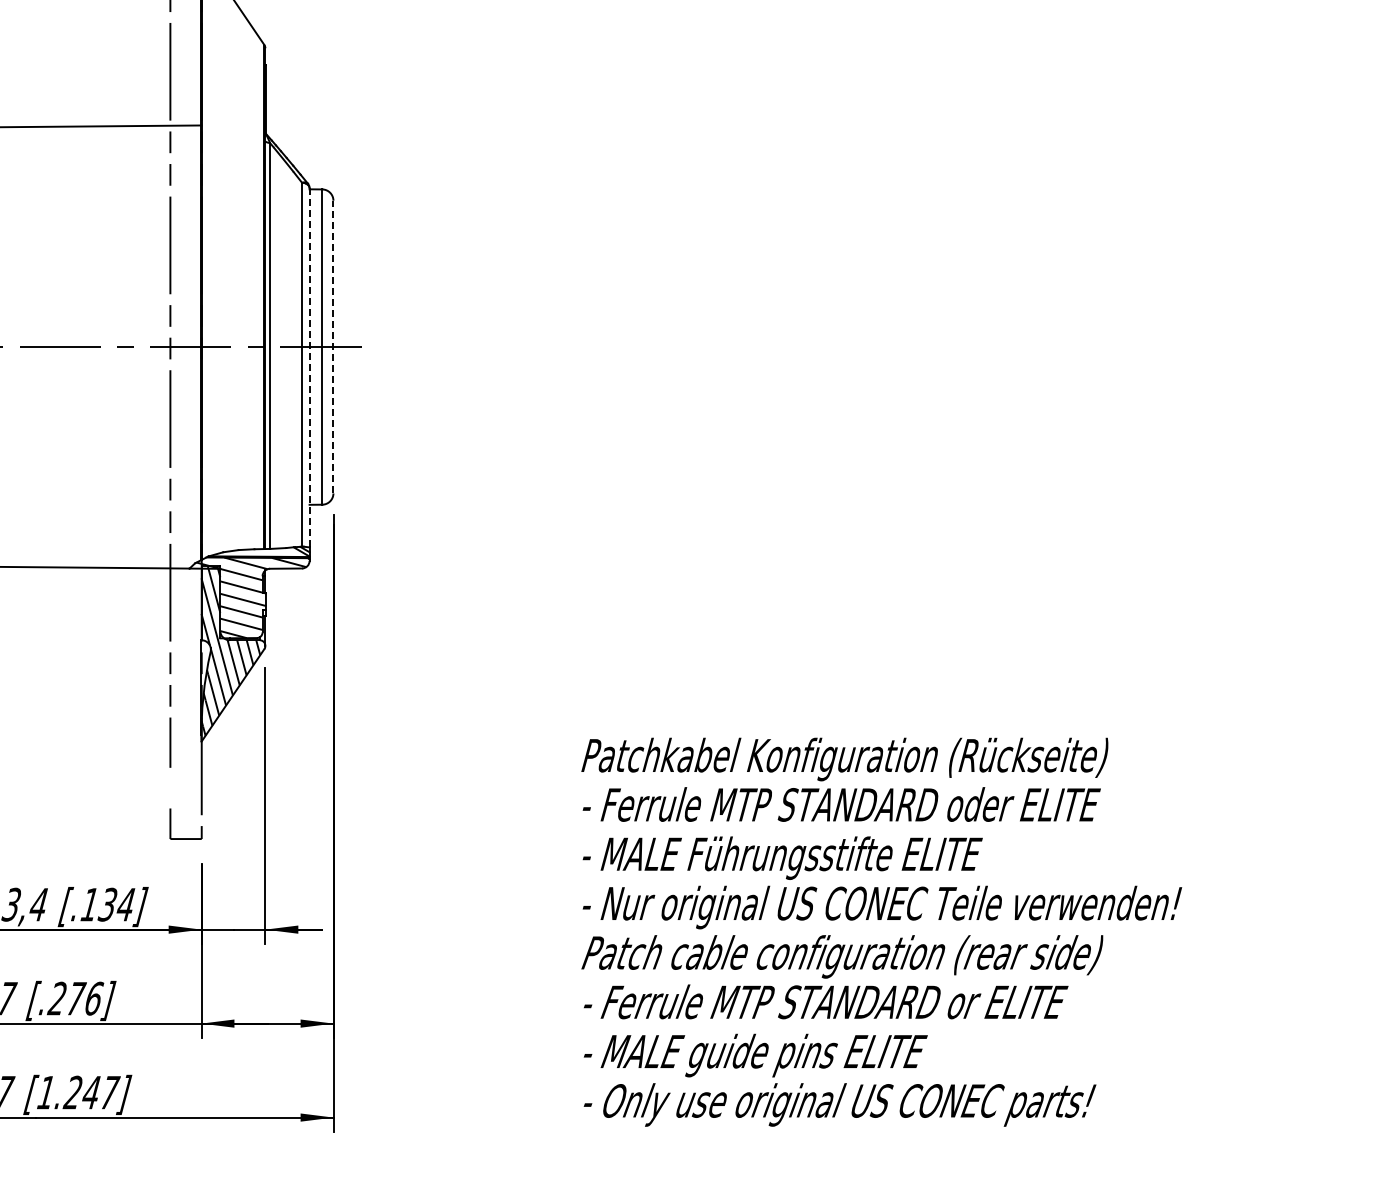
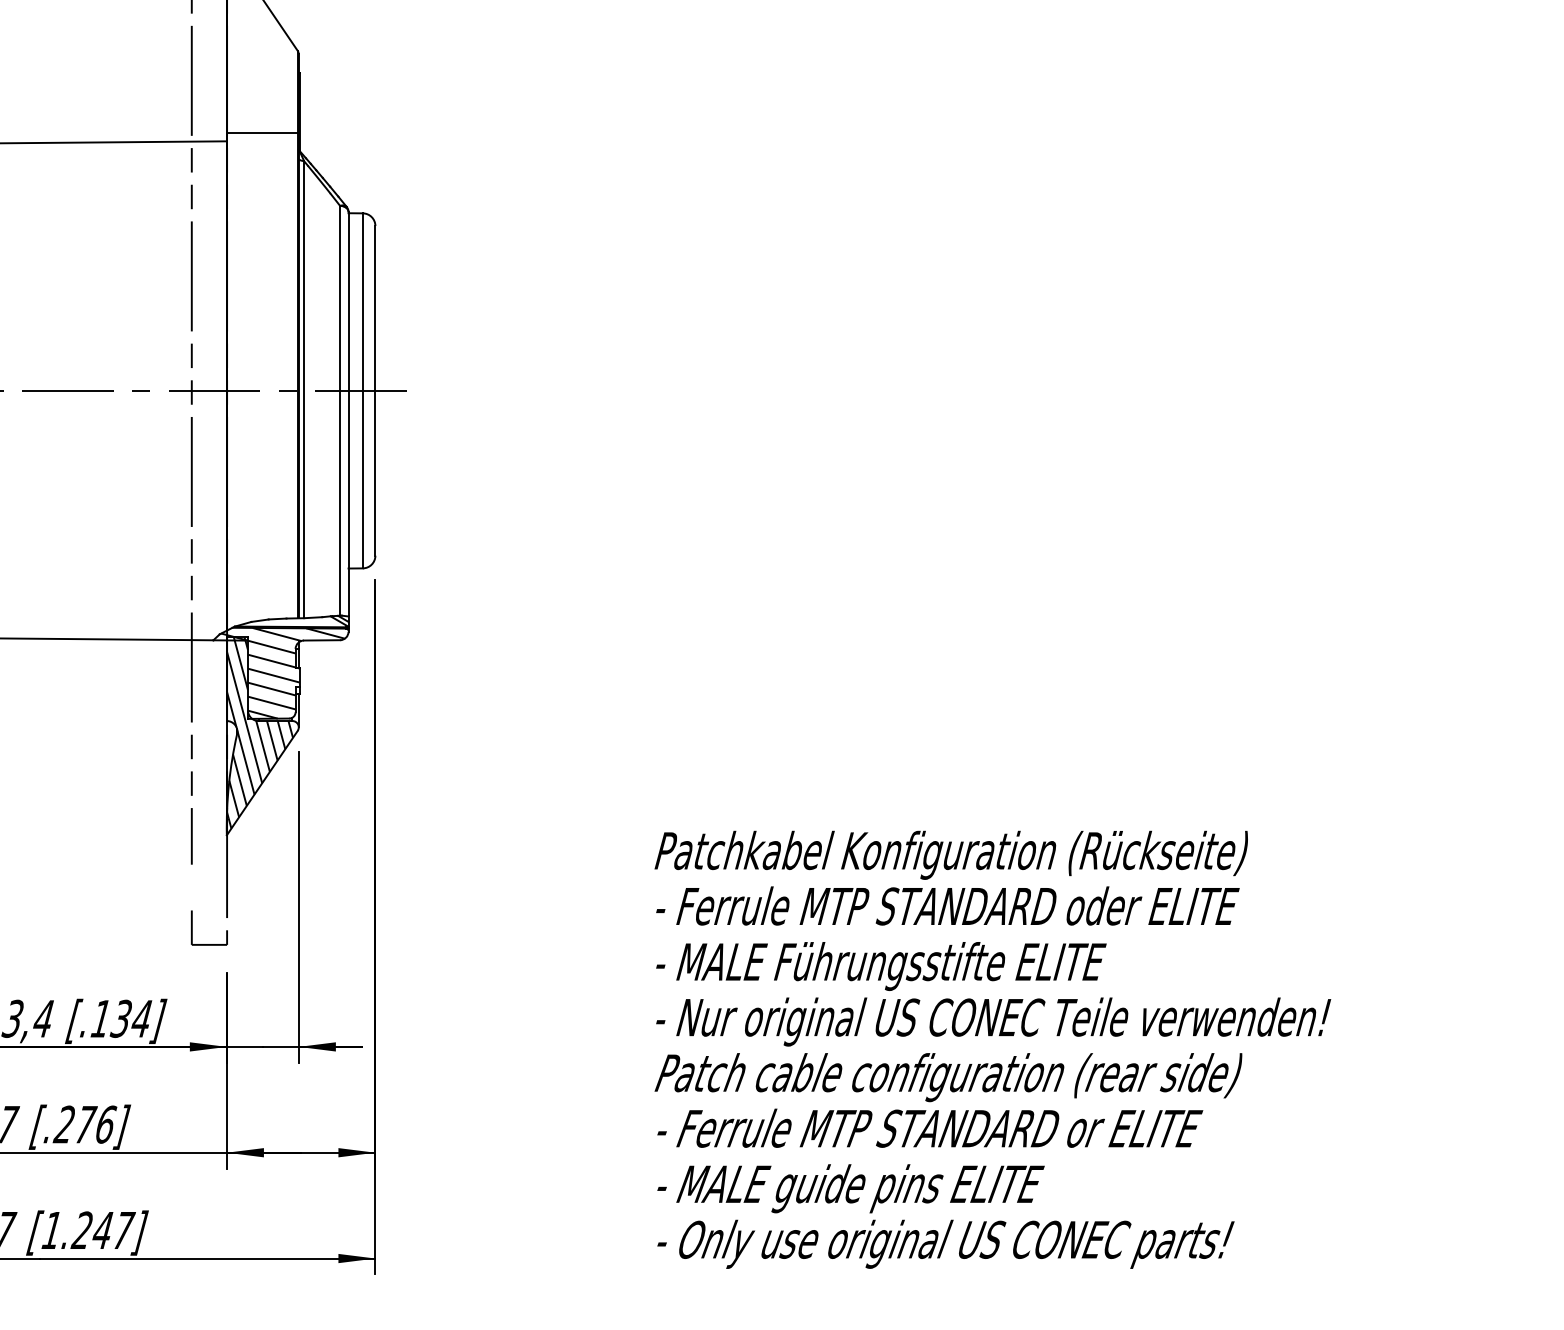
line: (233, 117) -> (262, 132), added
line: (333, 346) -> (375, 390), dashed -> solid
line: (309, 367) -> (348, 413), dashed -> solid

